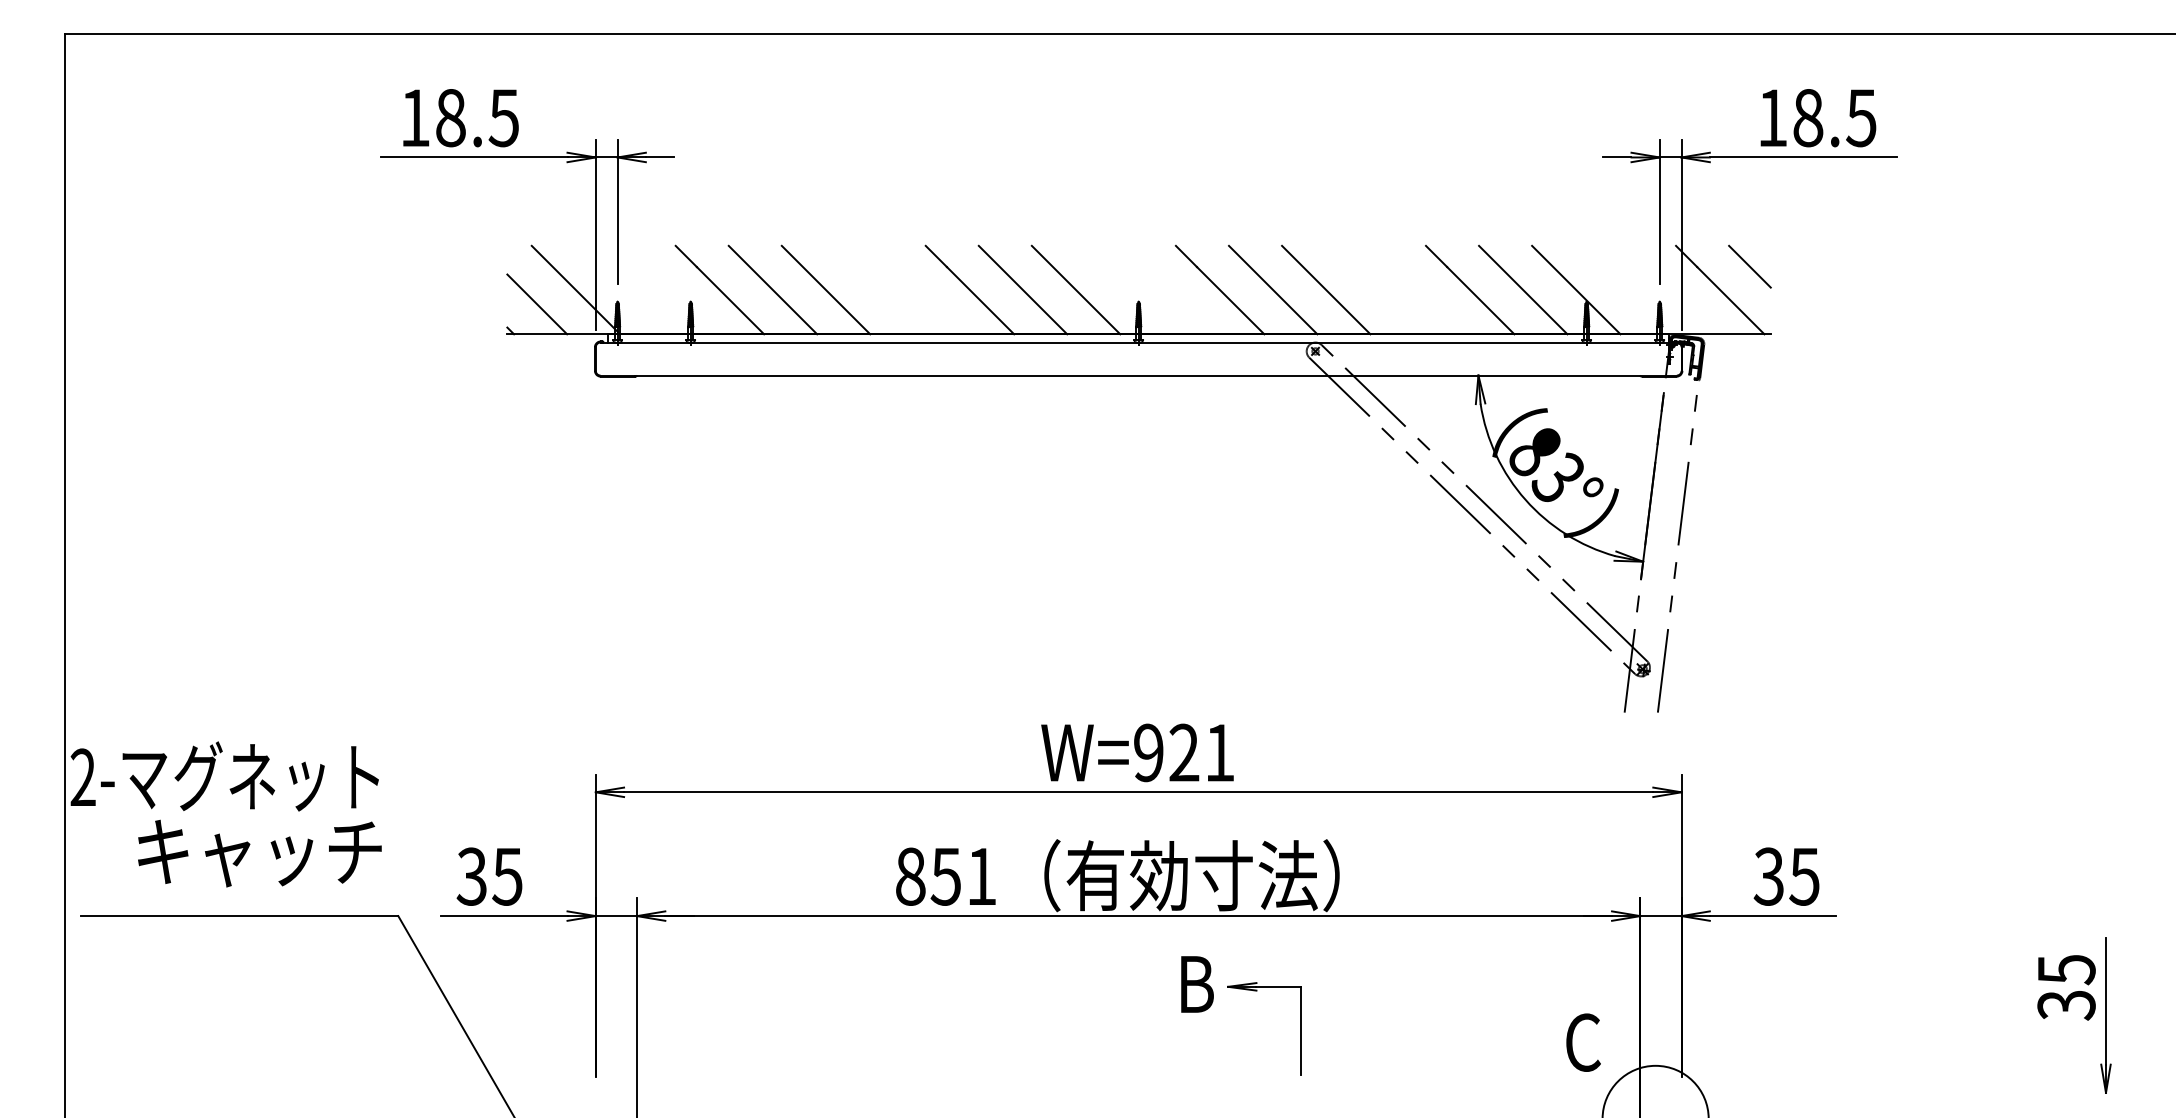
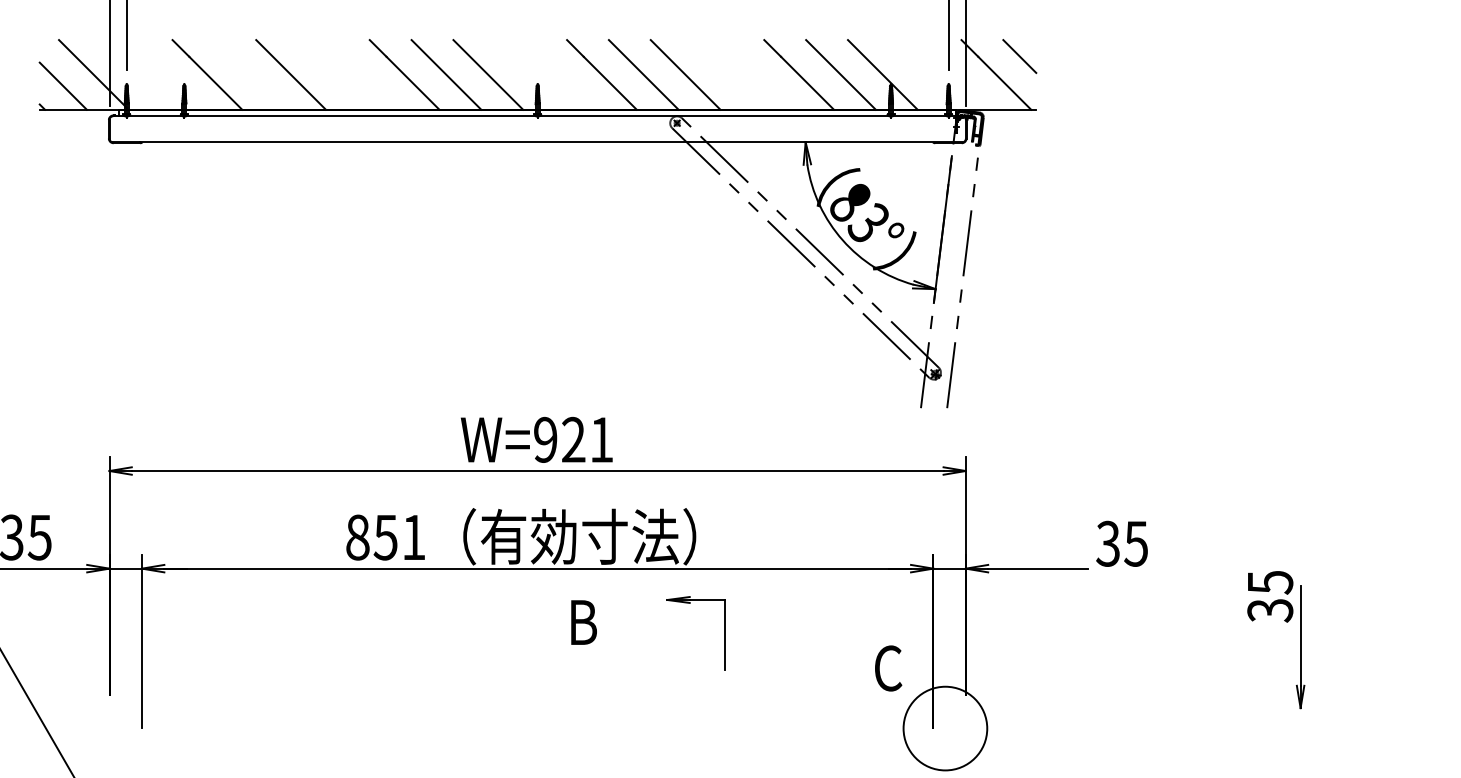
line: (772, 289) -> (248, 74), removed
text: (1786, 876) -> (1121, 543), moved
text: (2066, 987) -> (1270, 596), moved
part: (1300, 1028) -> (724, 632), moved

